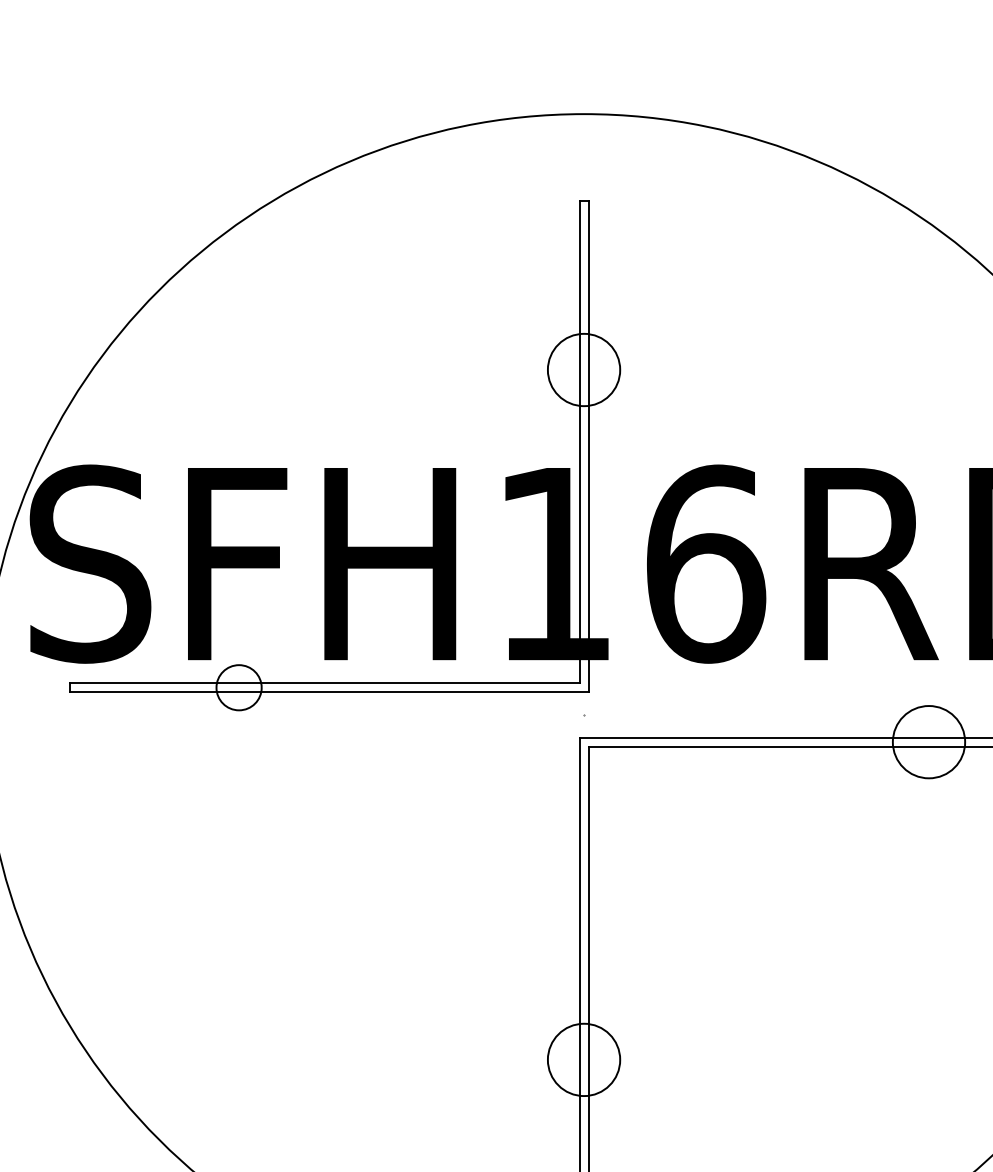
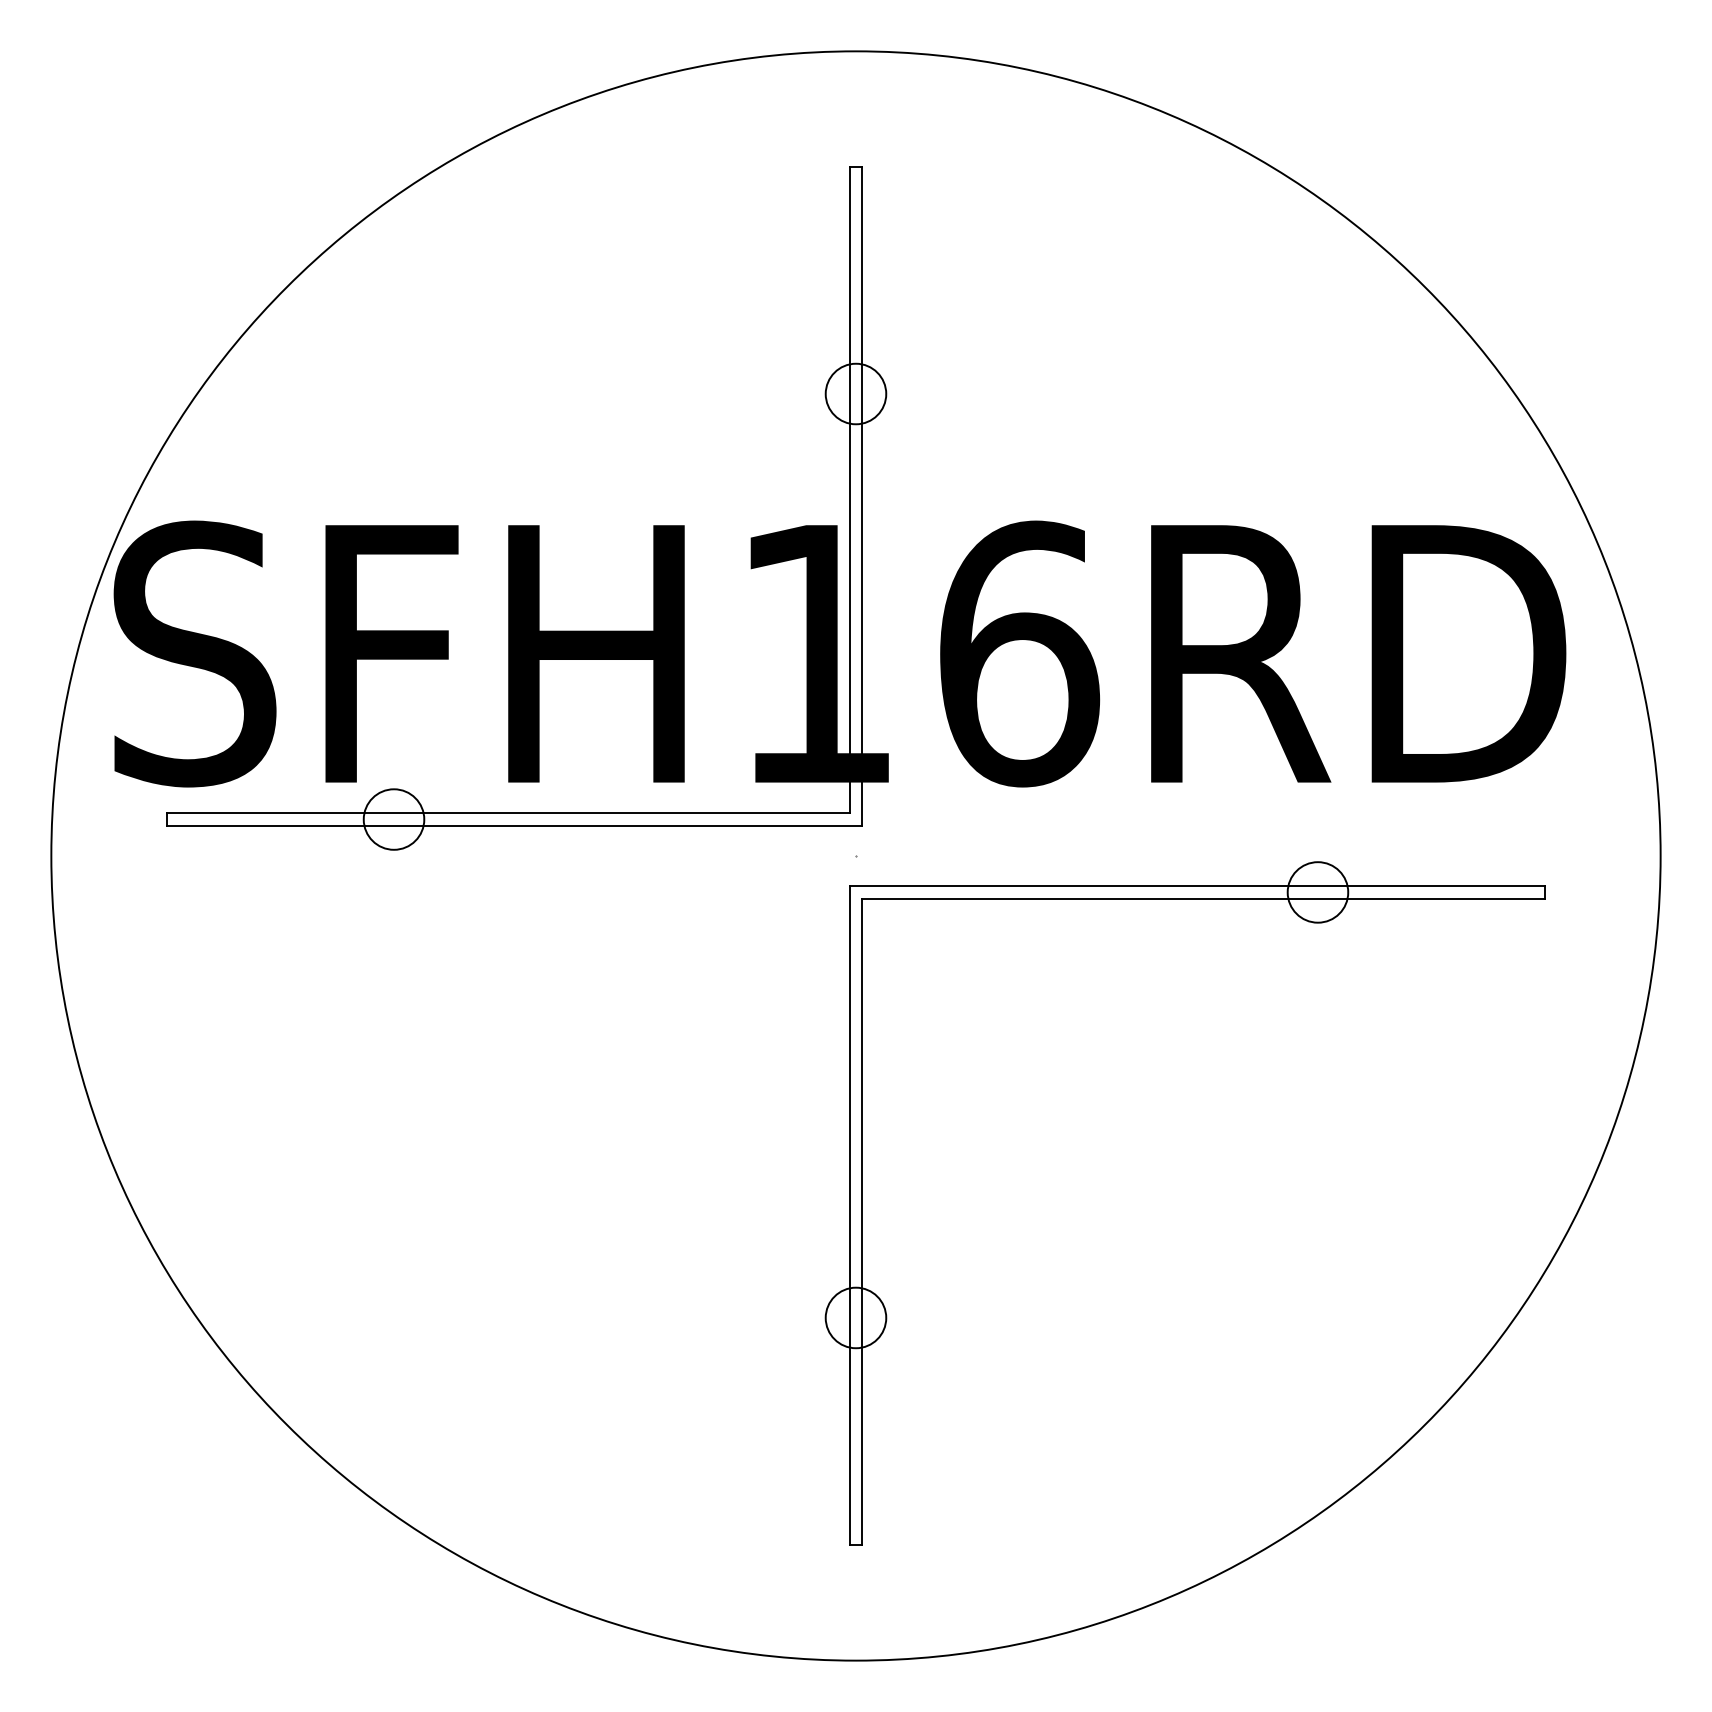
circle: (583, 369) -> (855, 393), size x0.62
circle: (928, 742) -> (1317, 892), size x0.62
circle: (583, 1059) -> (855, 1317), size x0.62

